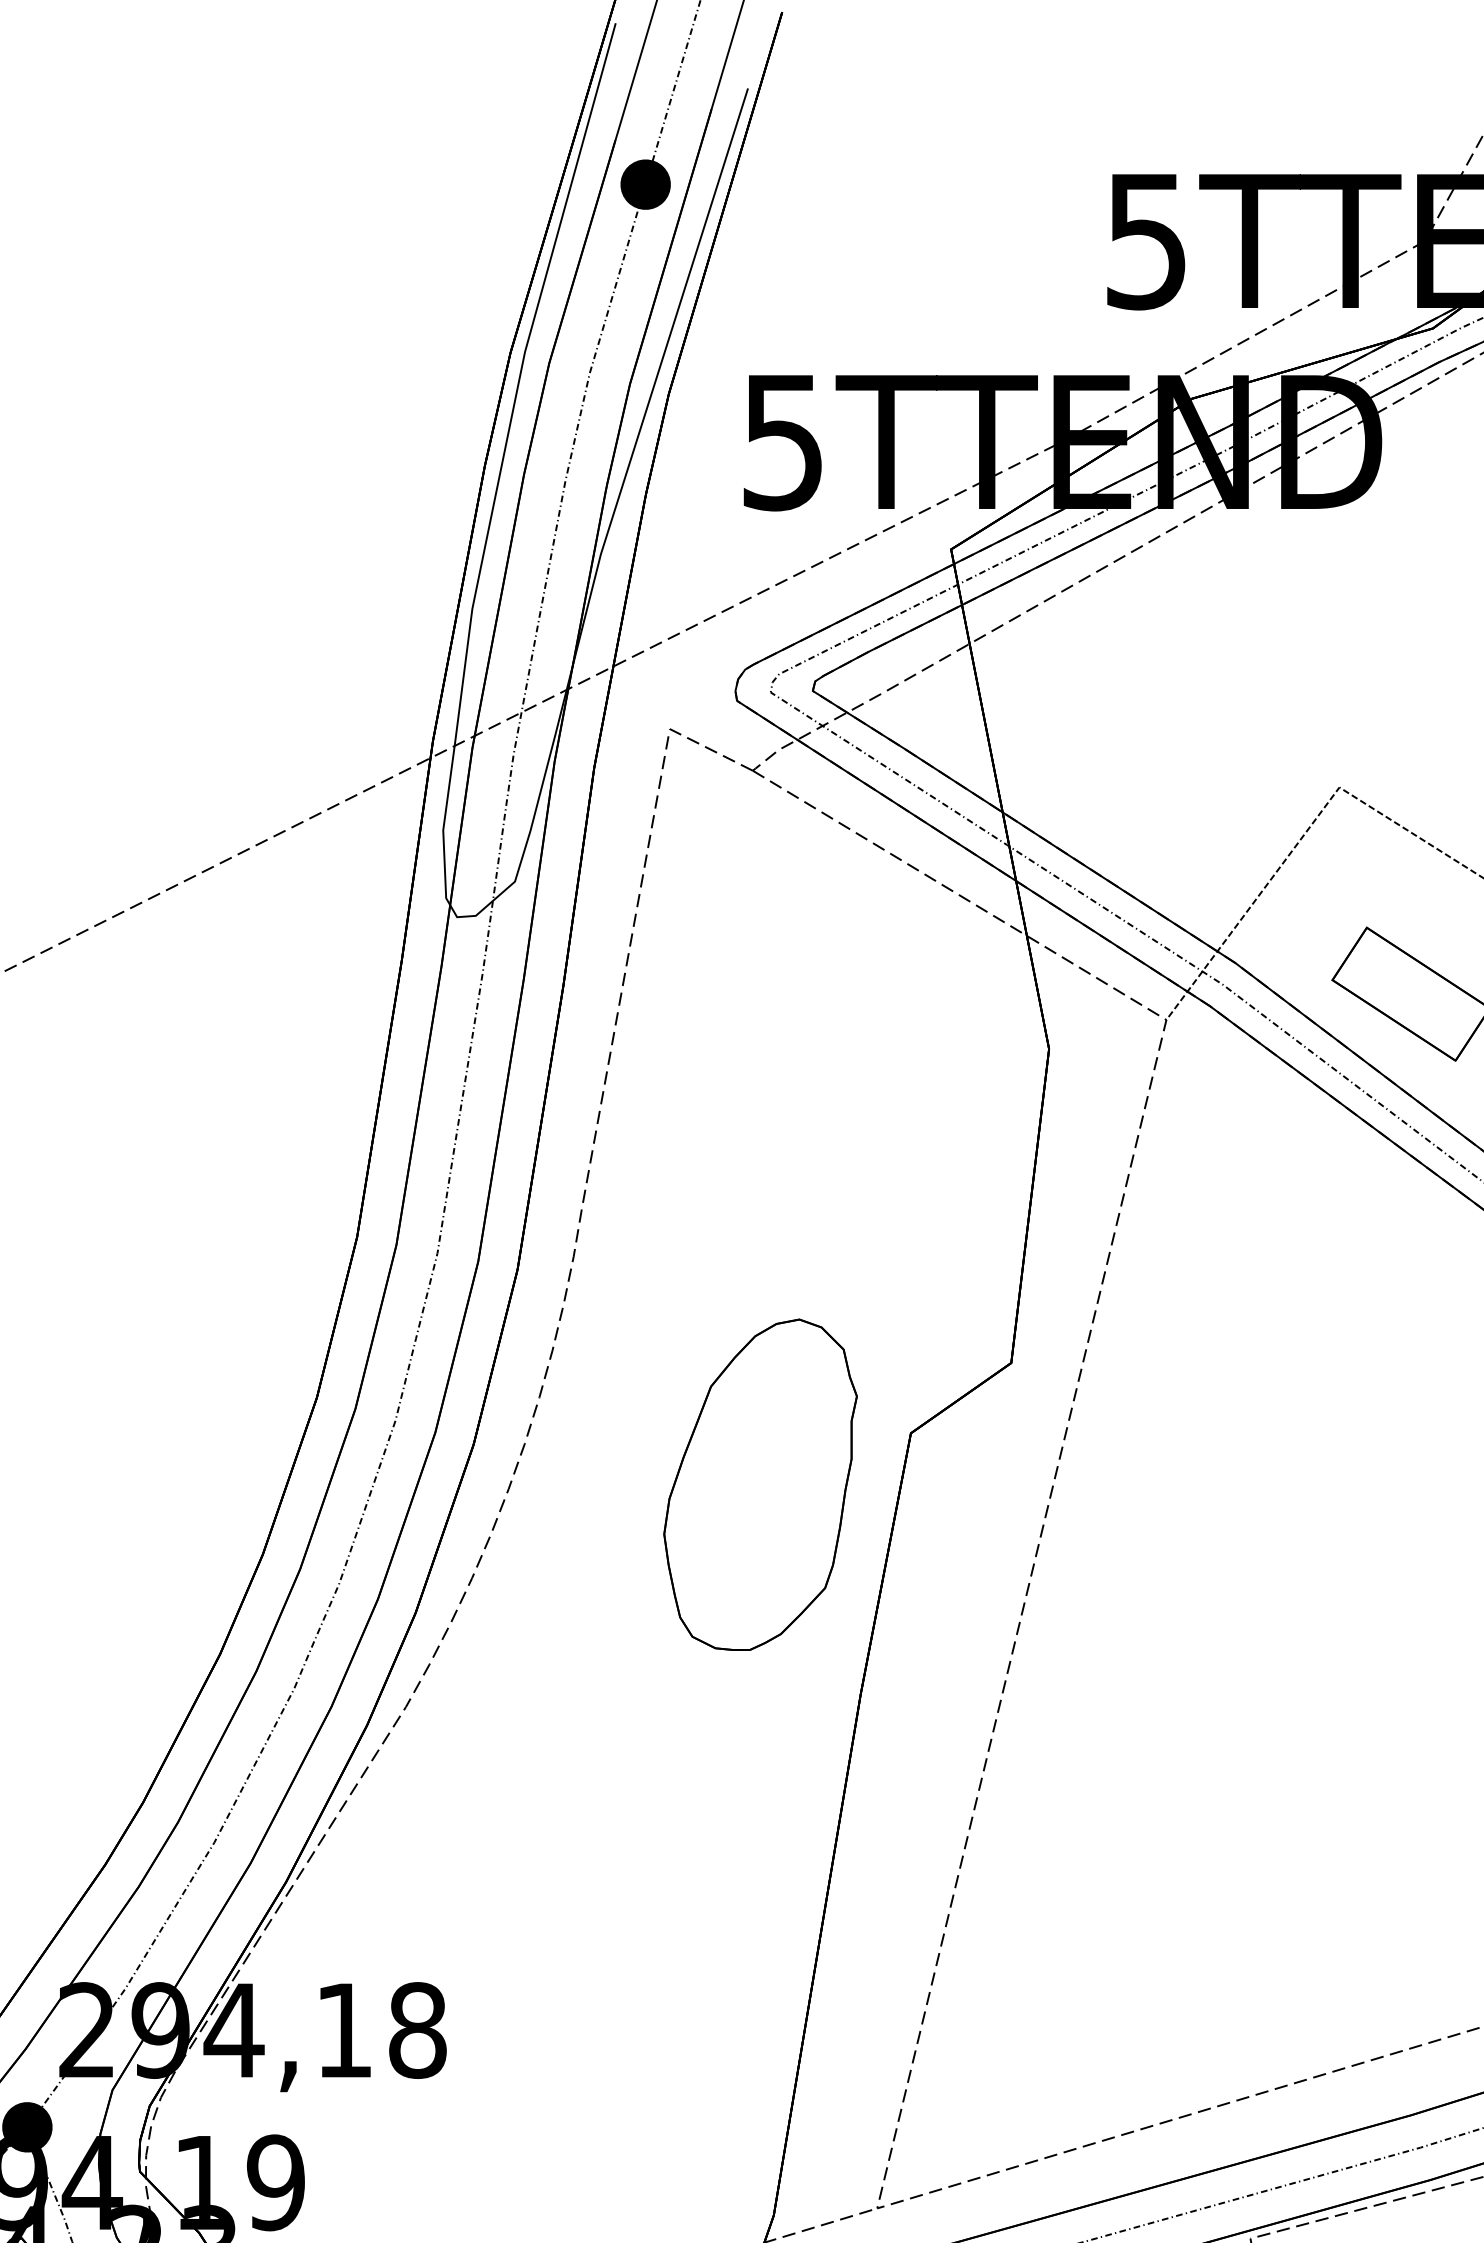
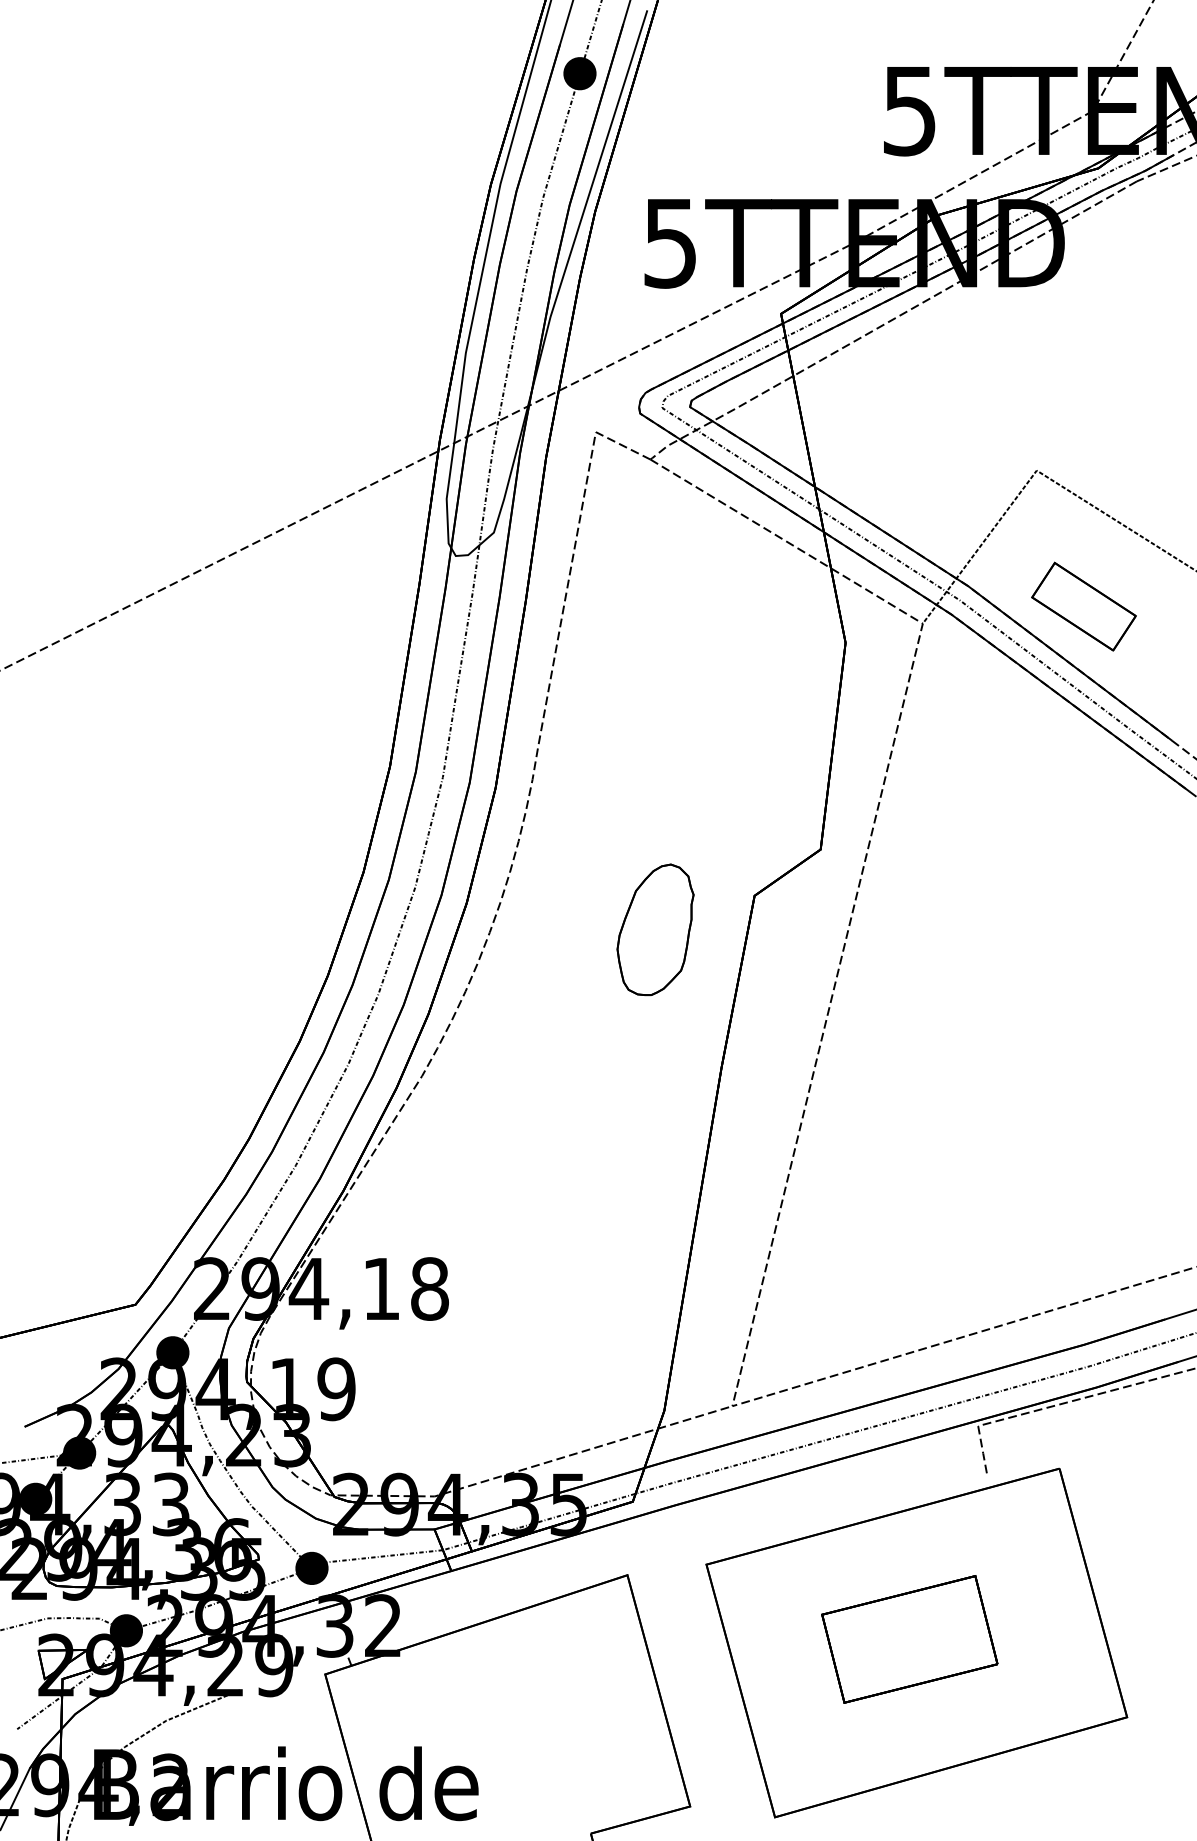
part: (760, 1484) -> (655, 929), size x0.6

